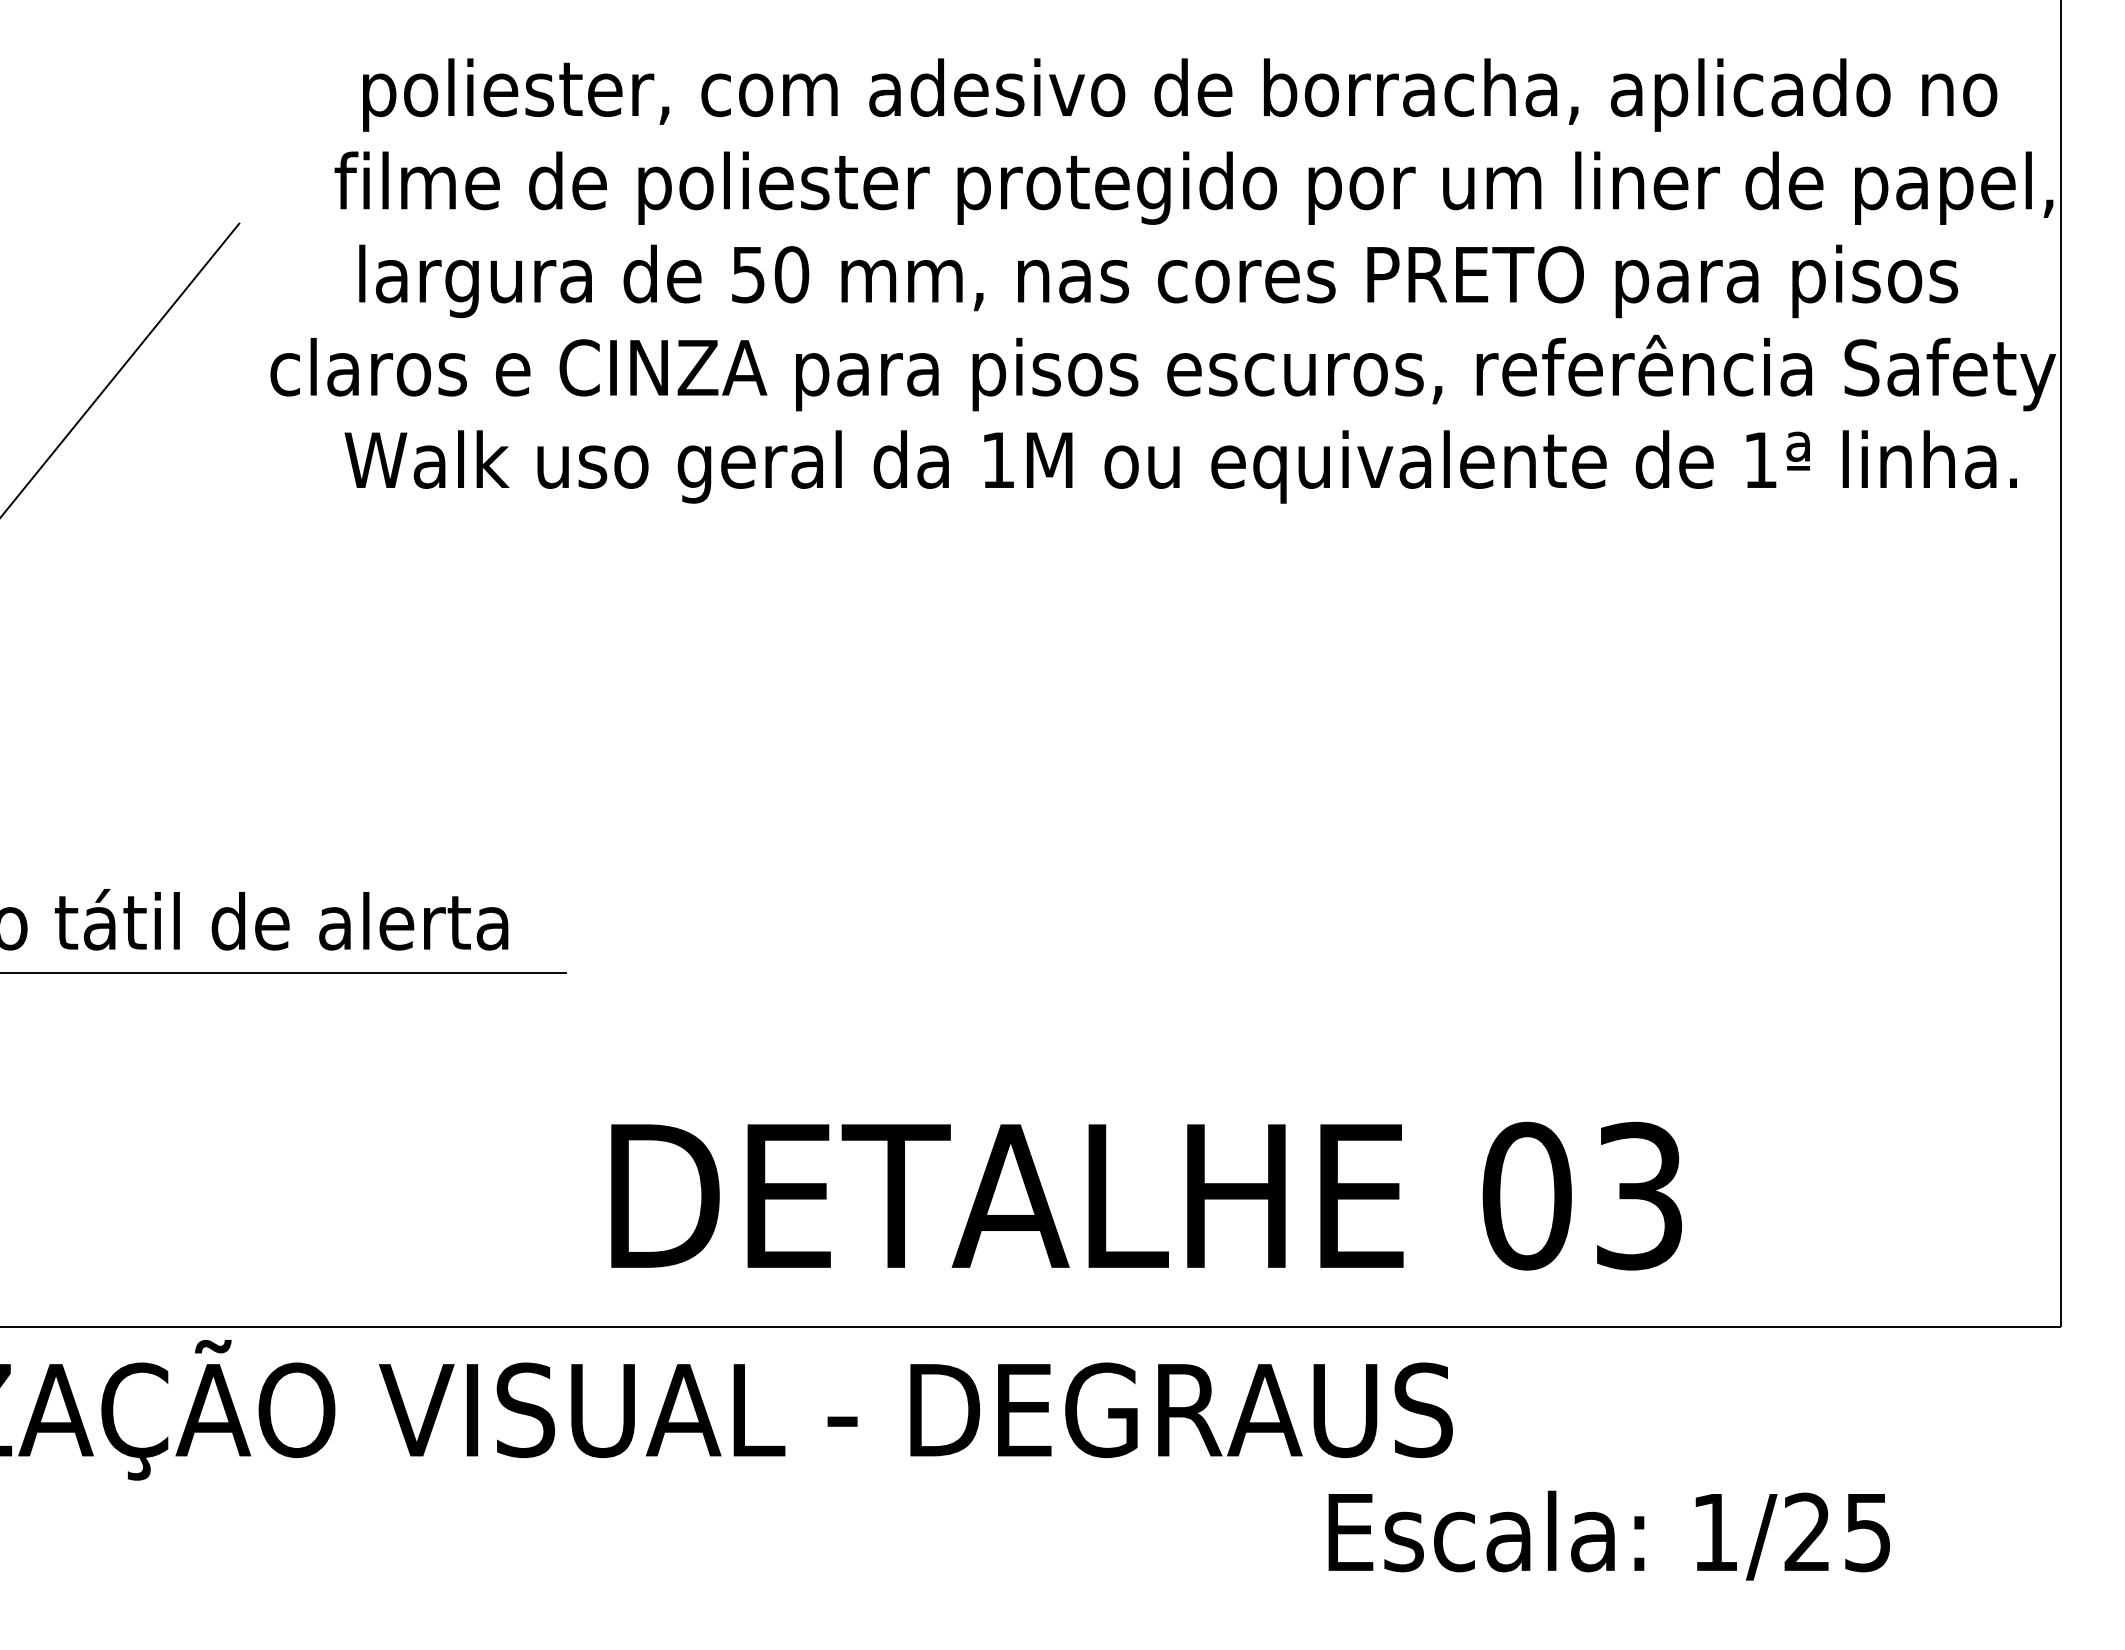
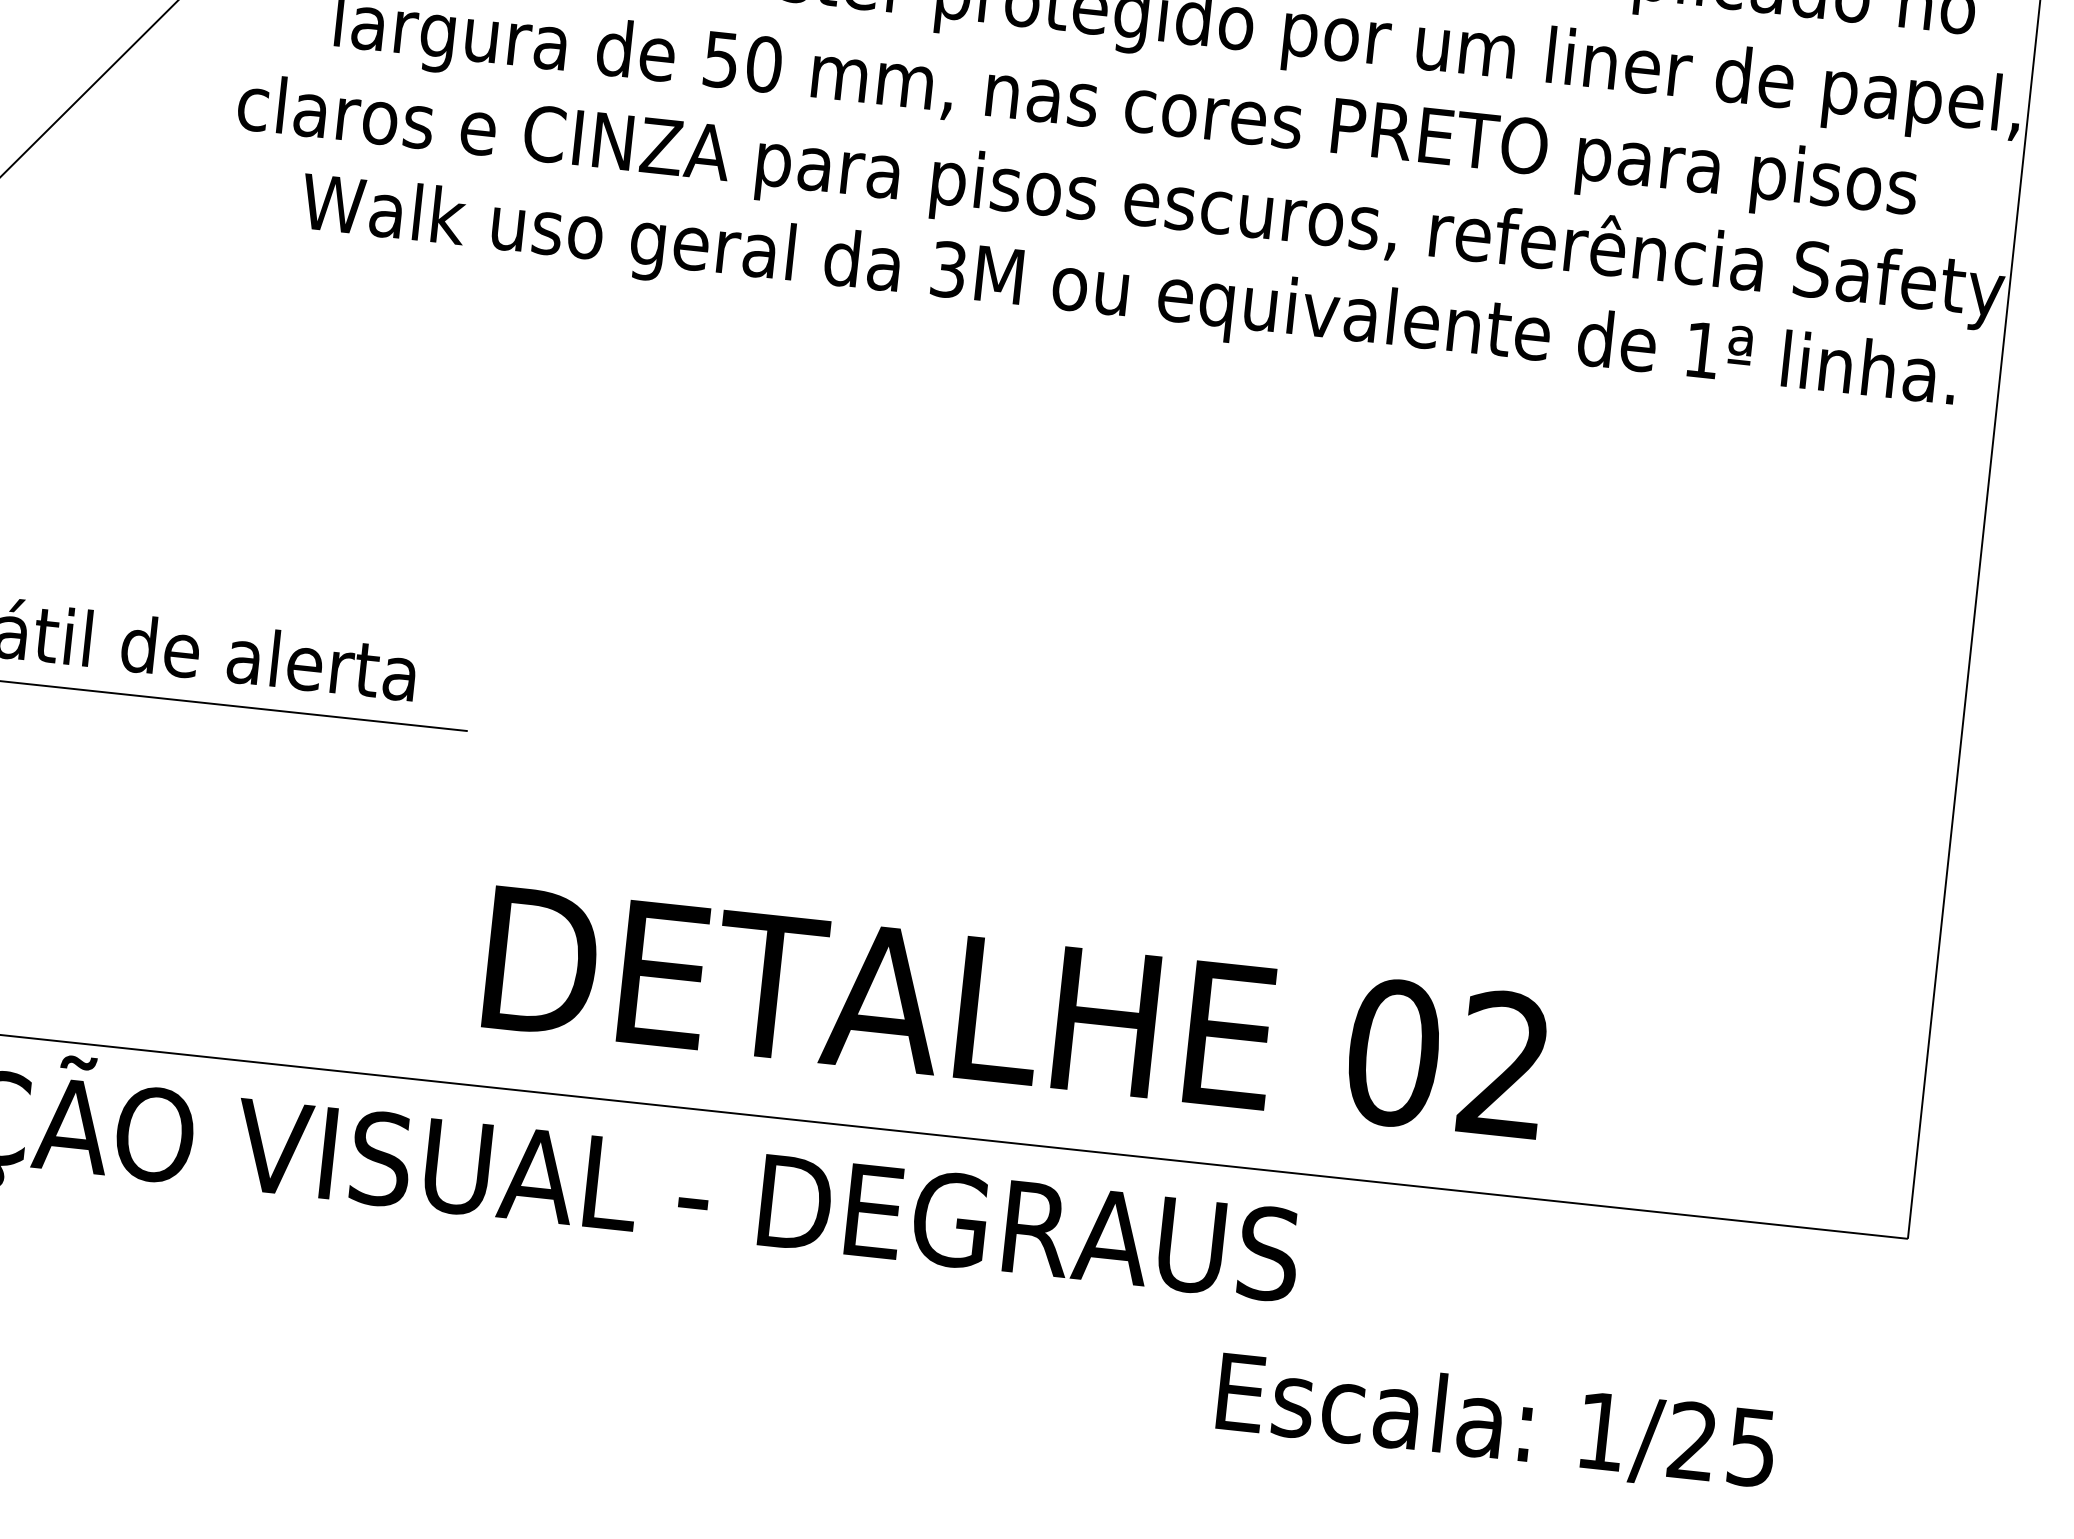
text: (998, 459) -> (948, 268), 1M -> 3M
text: (1639, 1196) -> (1504, 1065), 03 -> 02
text: (1608, 1535) -> (1495, 1423), moved

